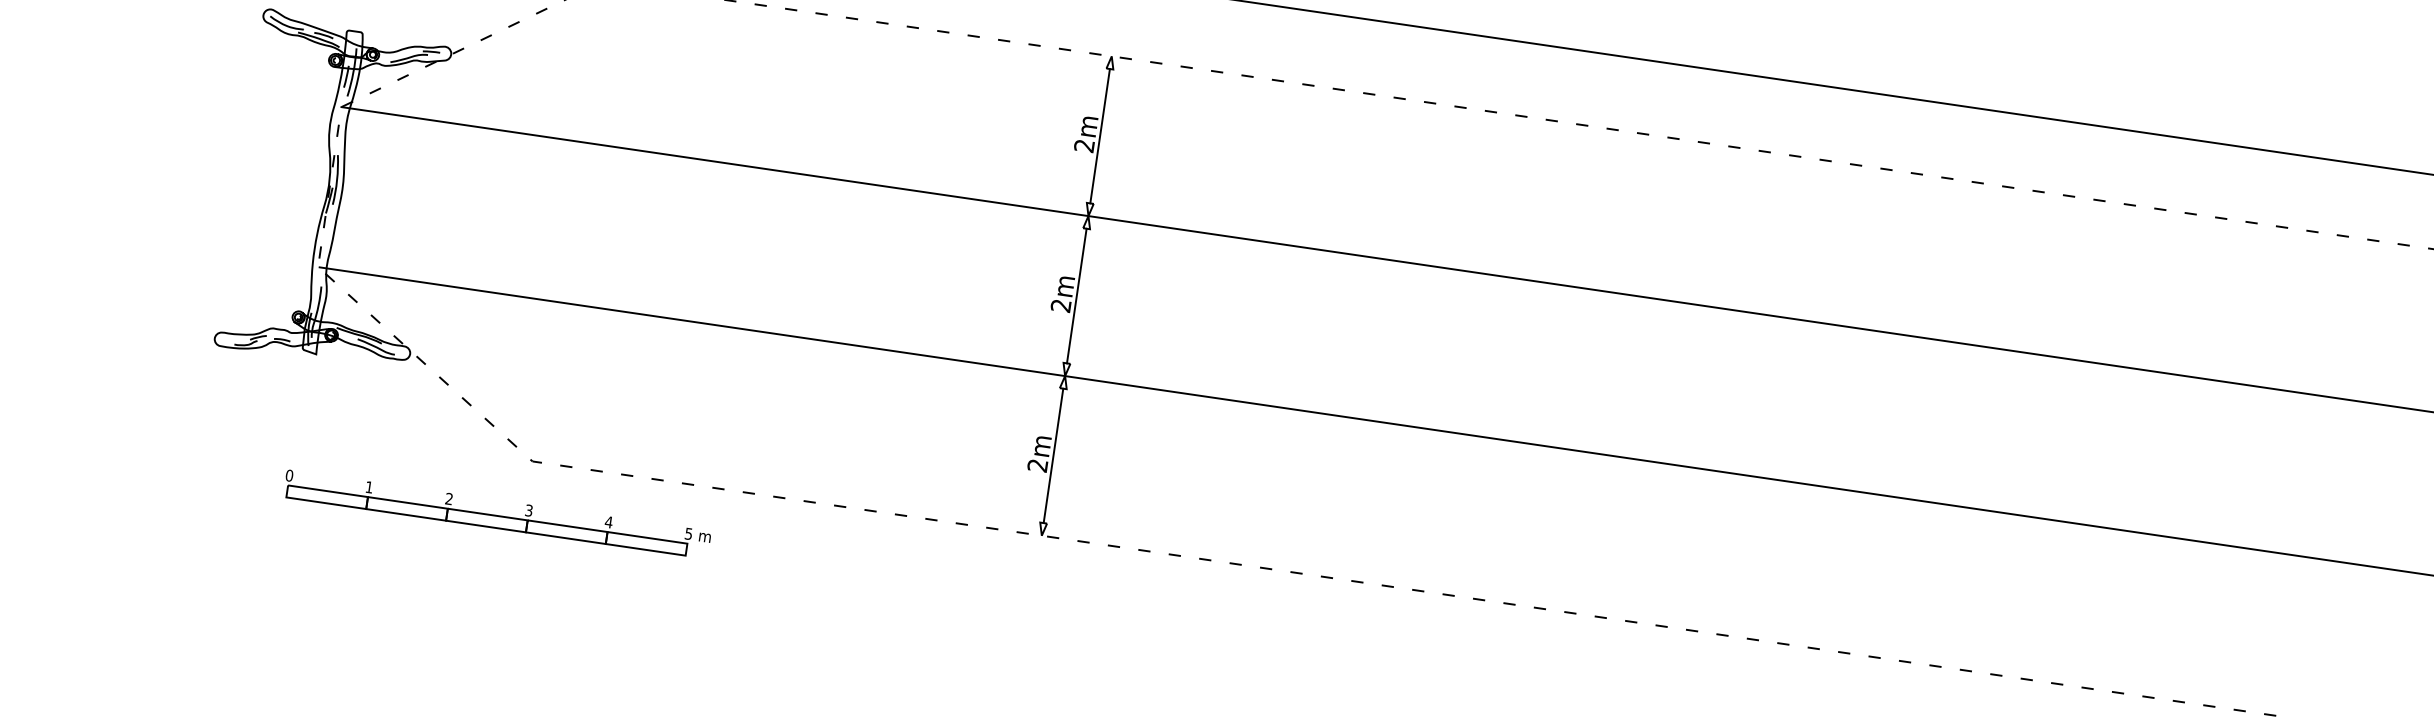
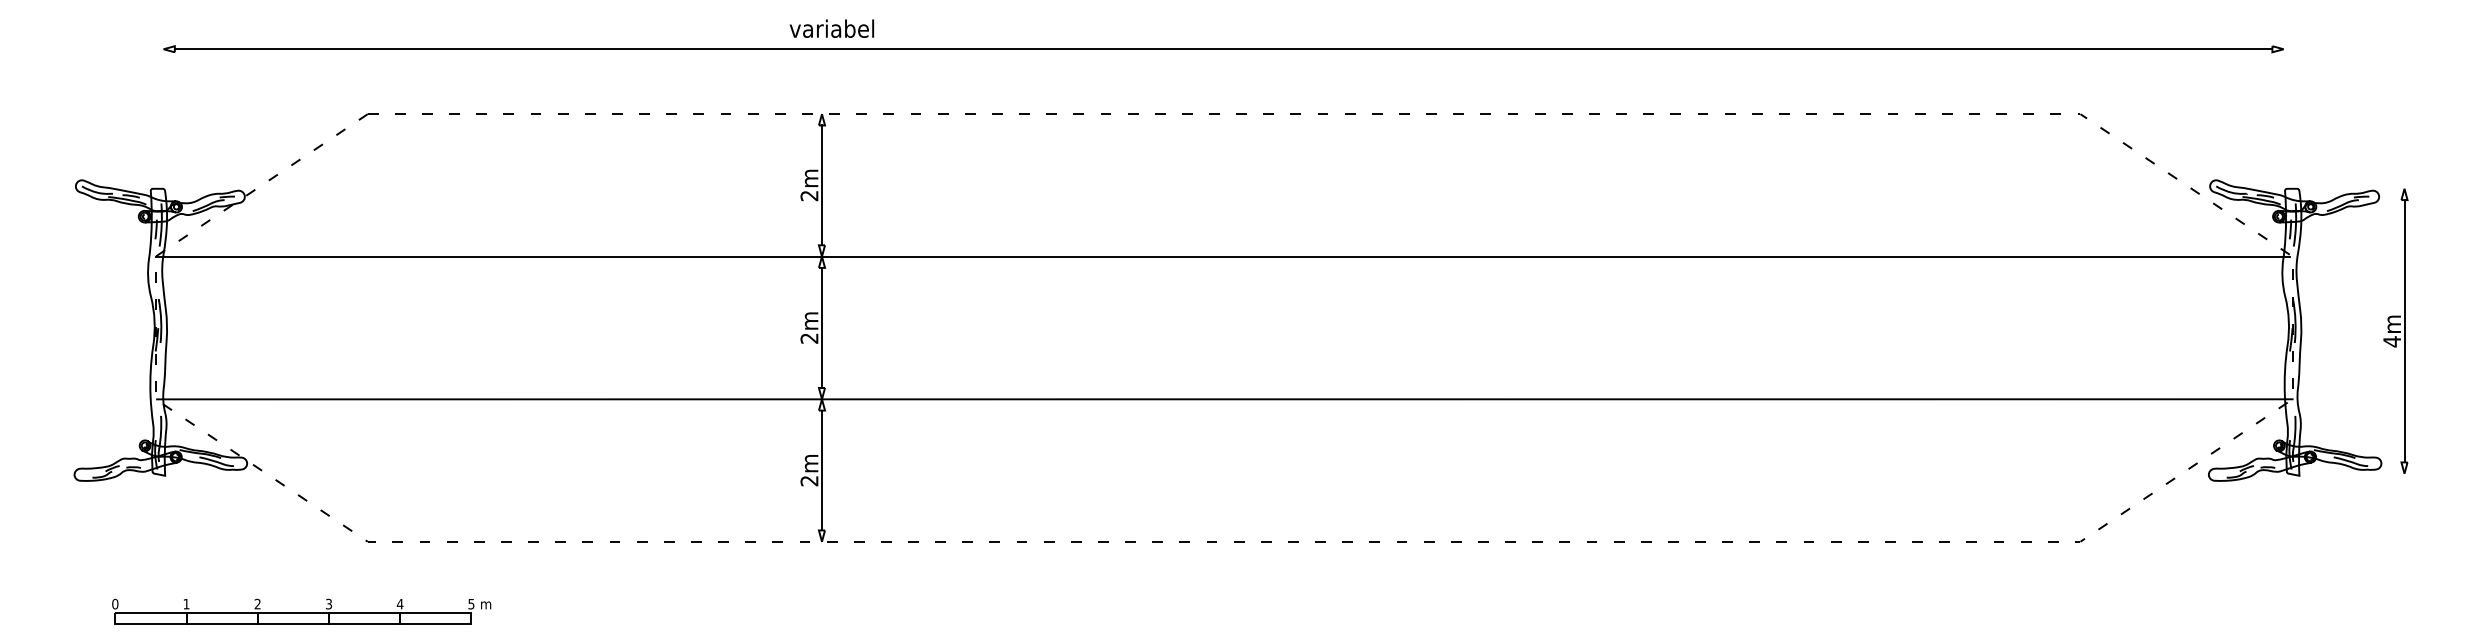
part: (497, 514) -> (301, 611), moved

